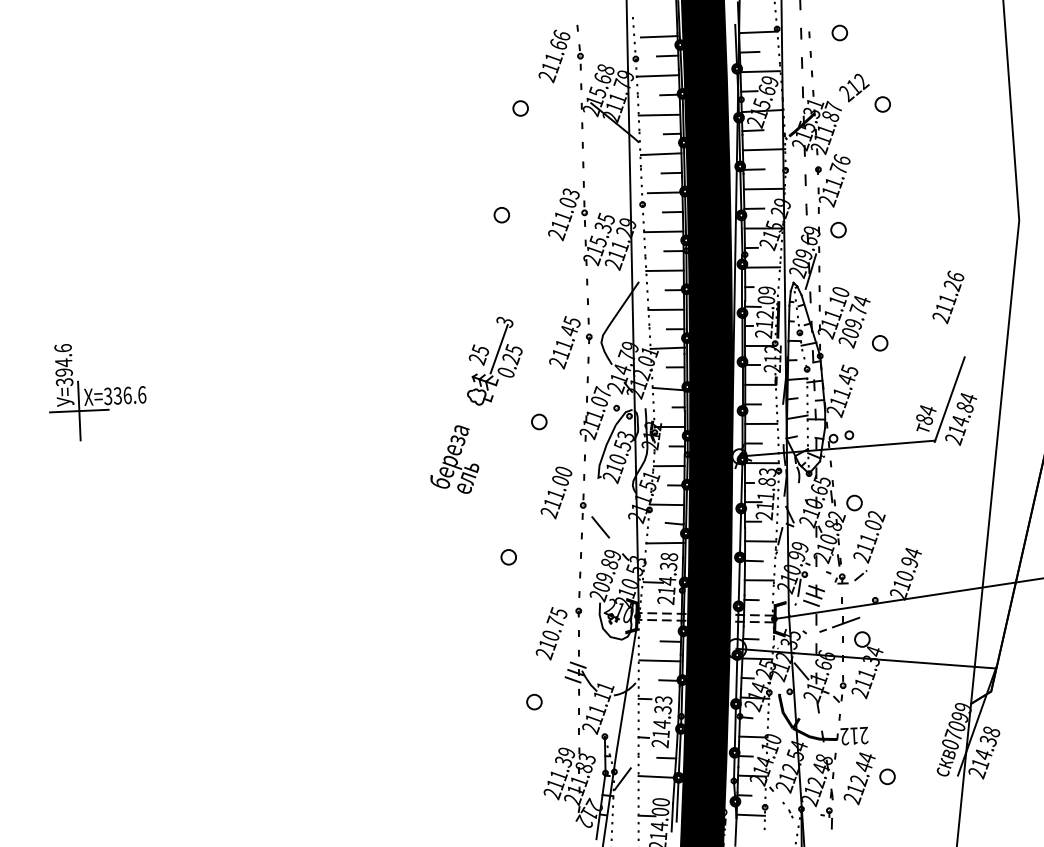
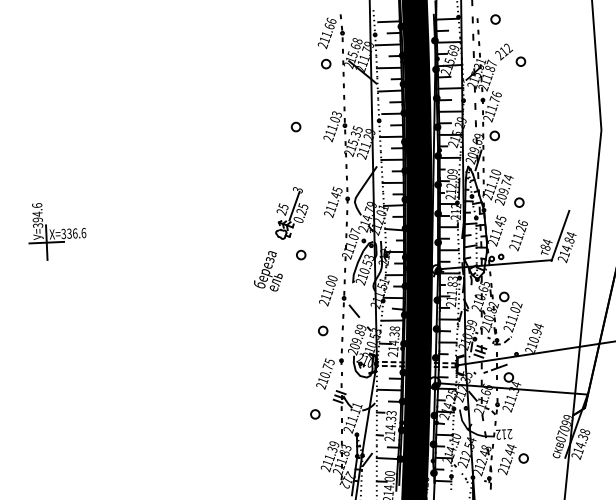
circle: (521, 107) -> (326, 63), moved
text: (948, 297) -> (518, 235), moved
circle: (539, 420) -> (301, 254), moved
circle: (509, 556) -> (323, 330), moved

